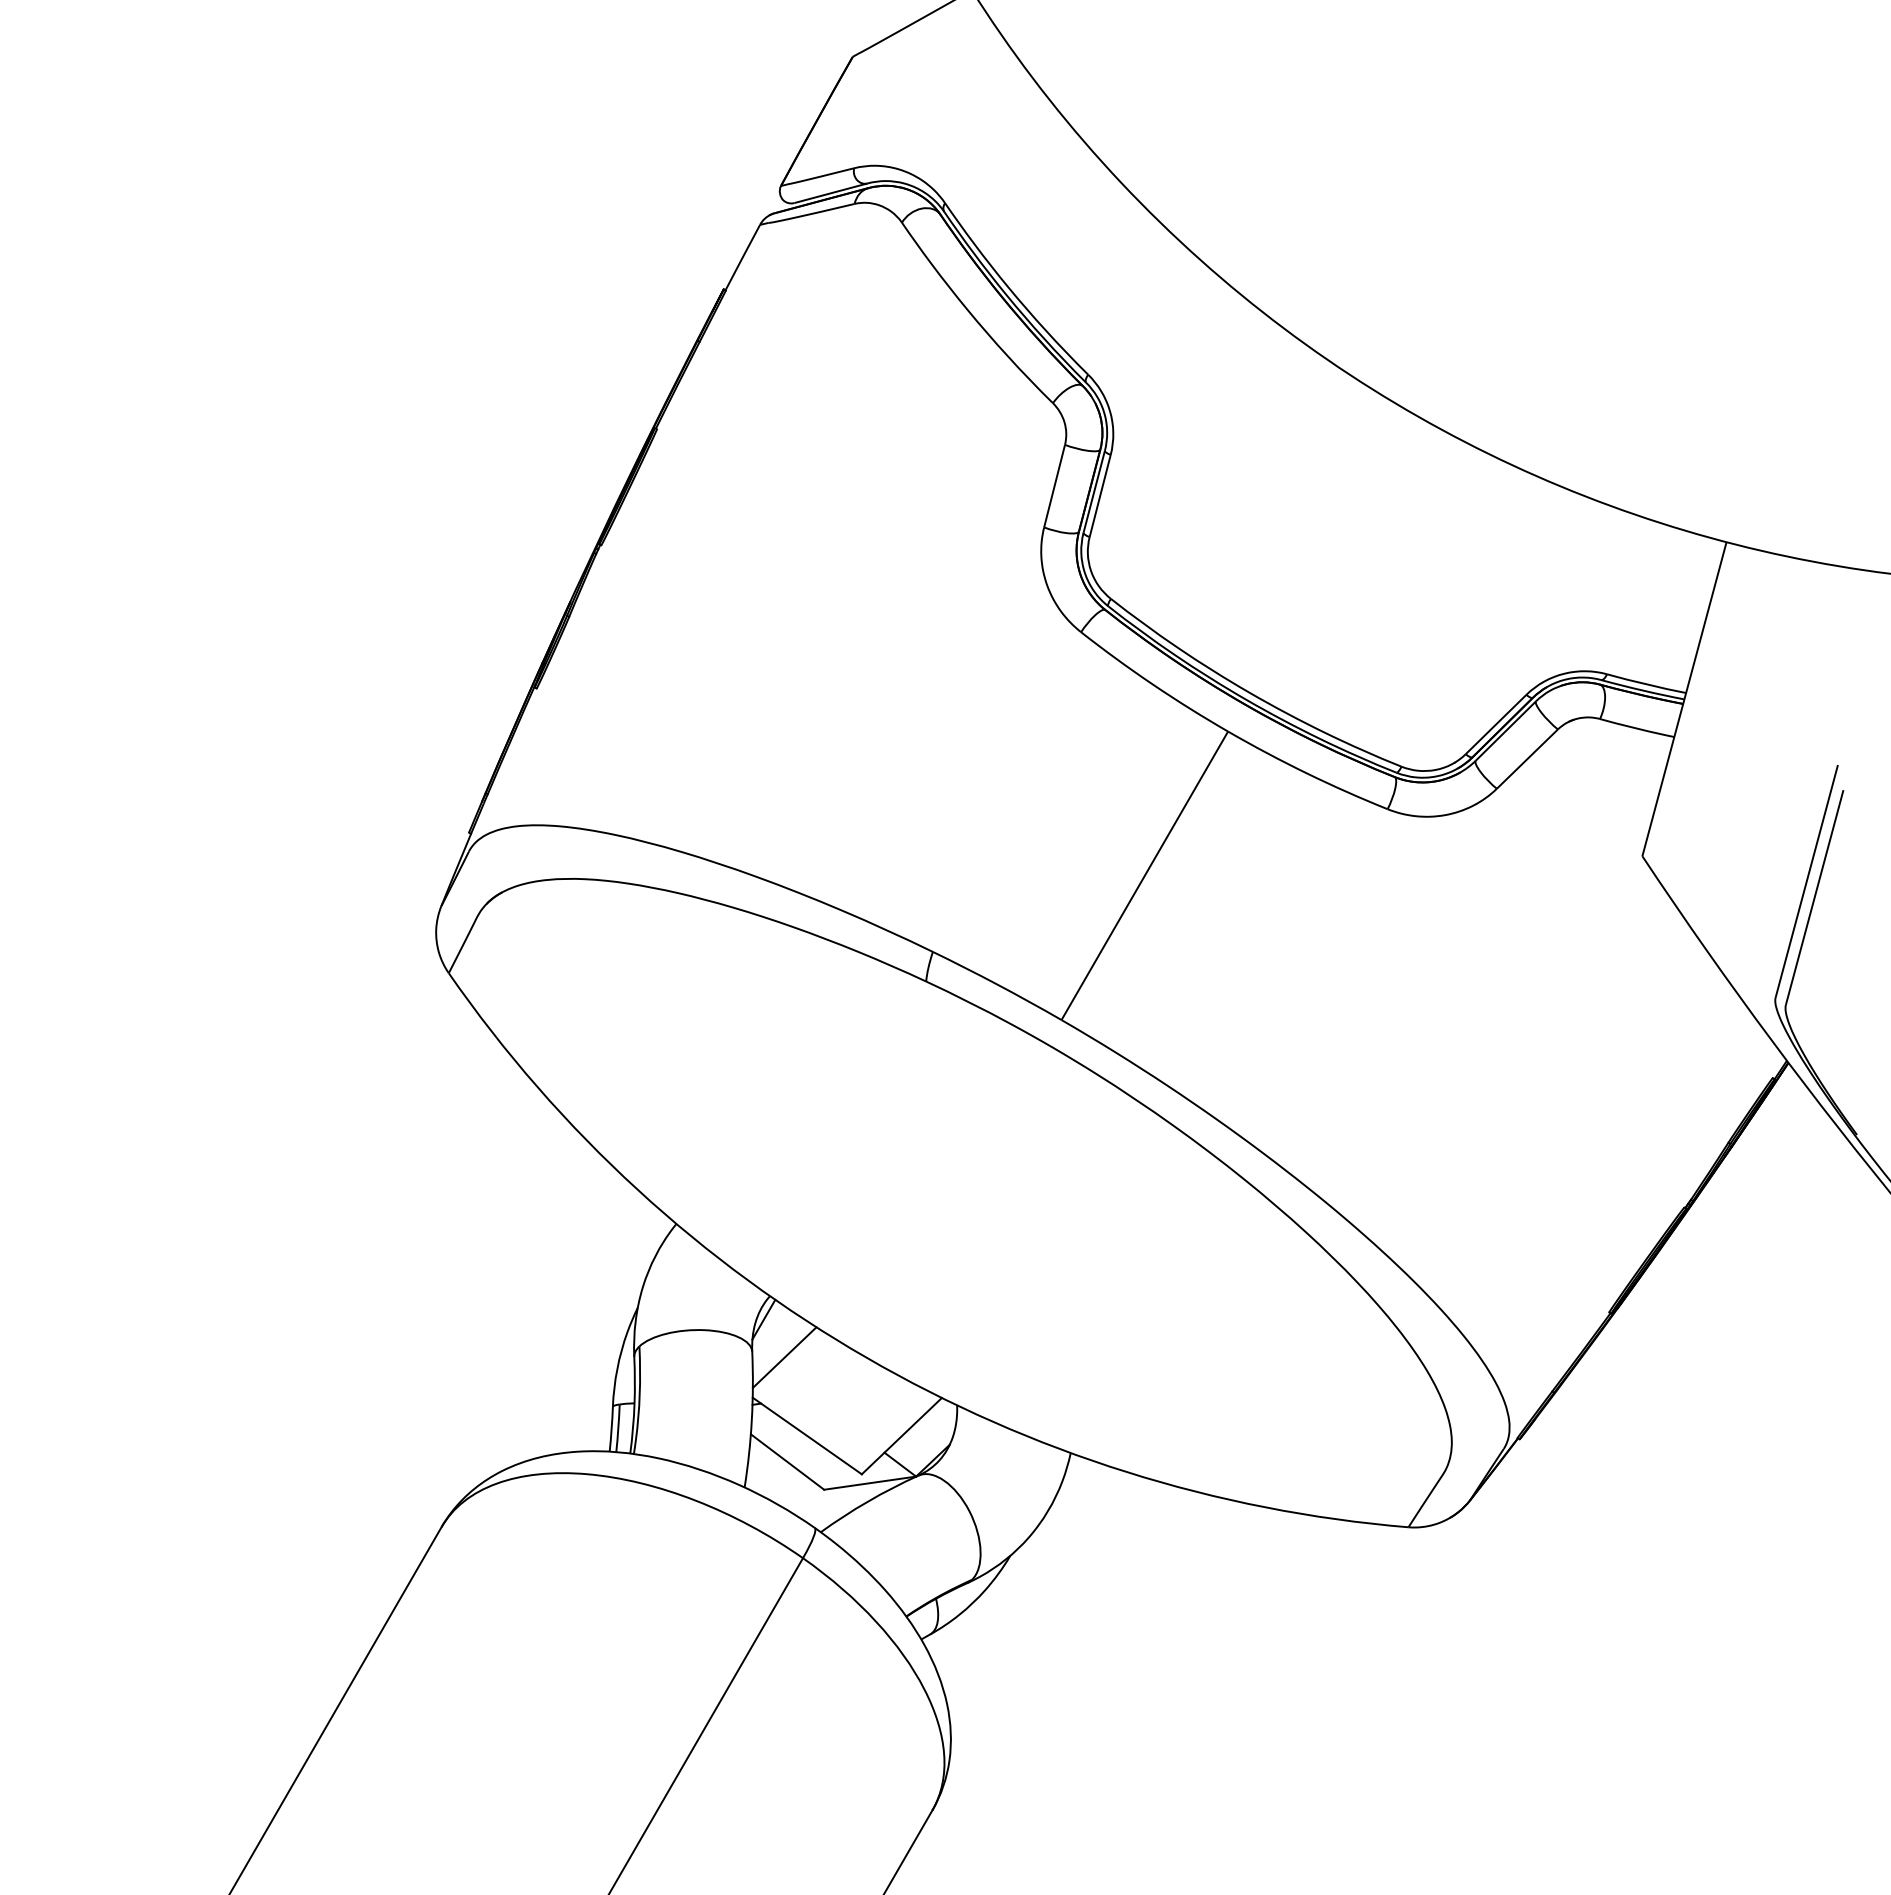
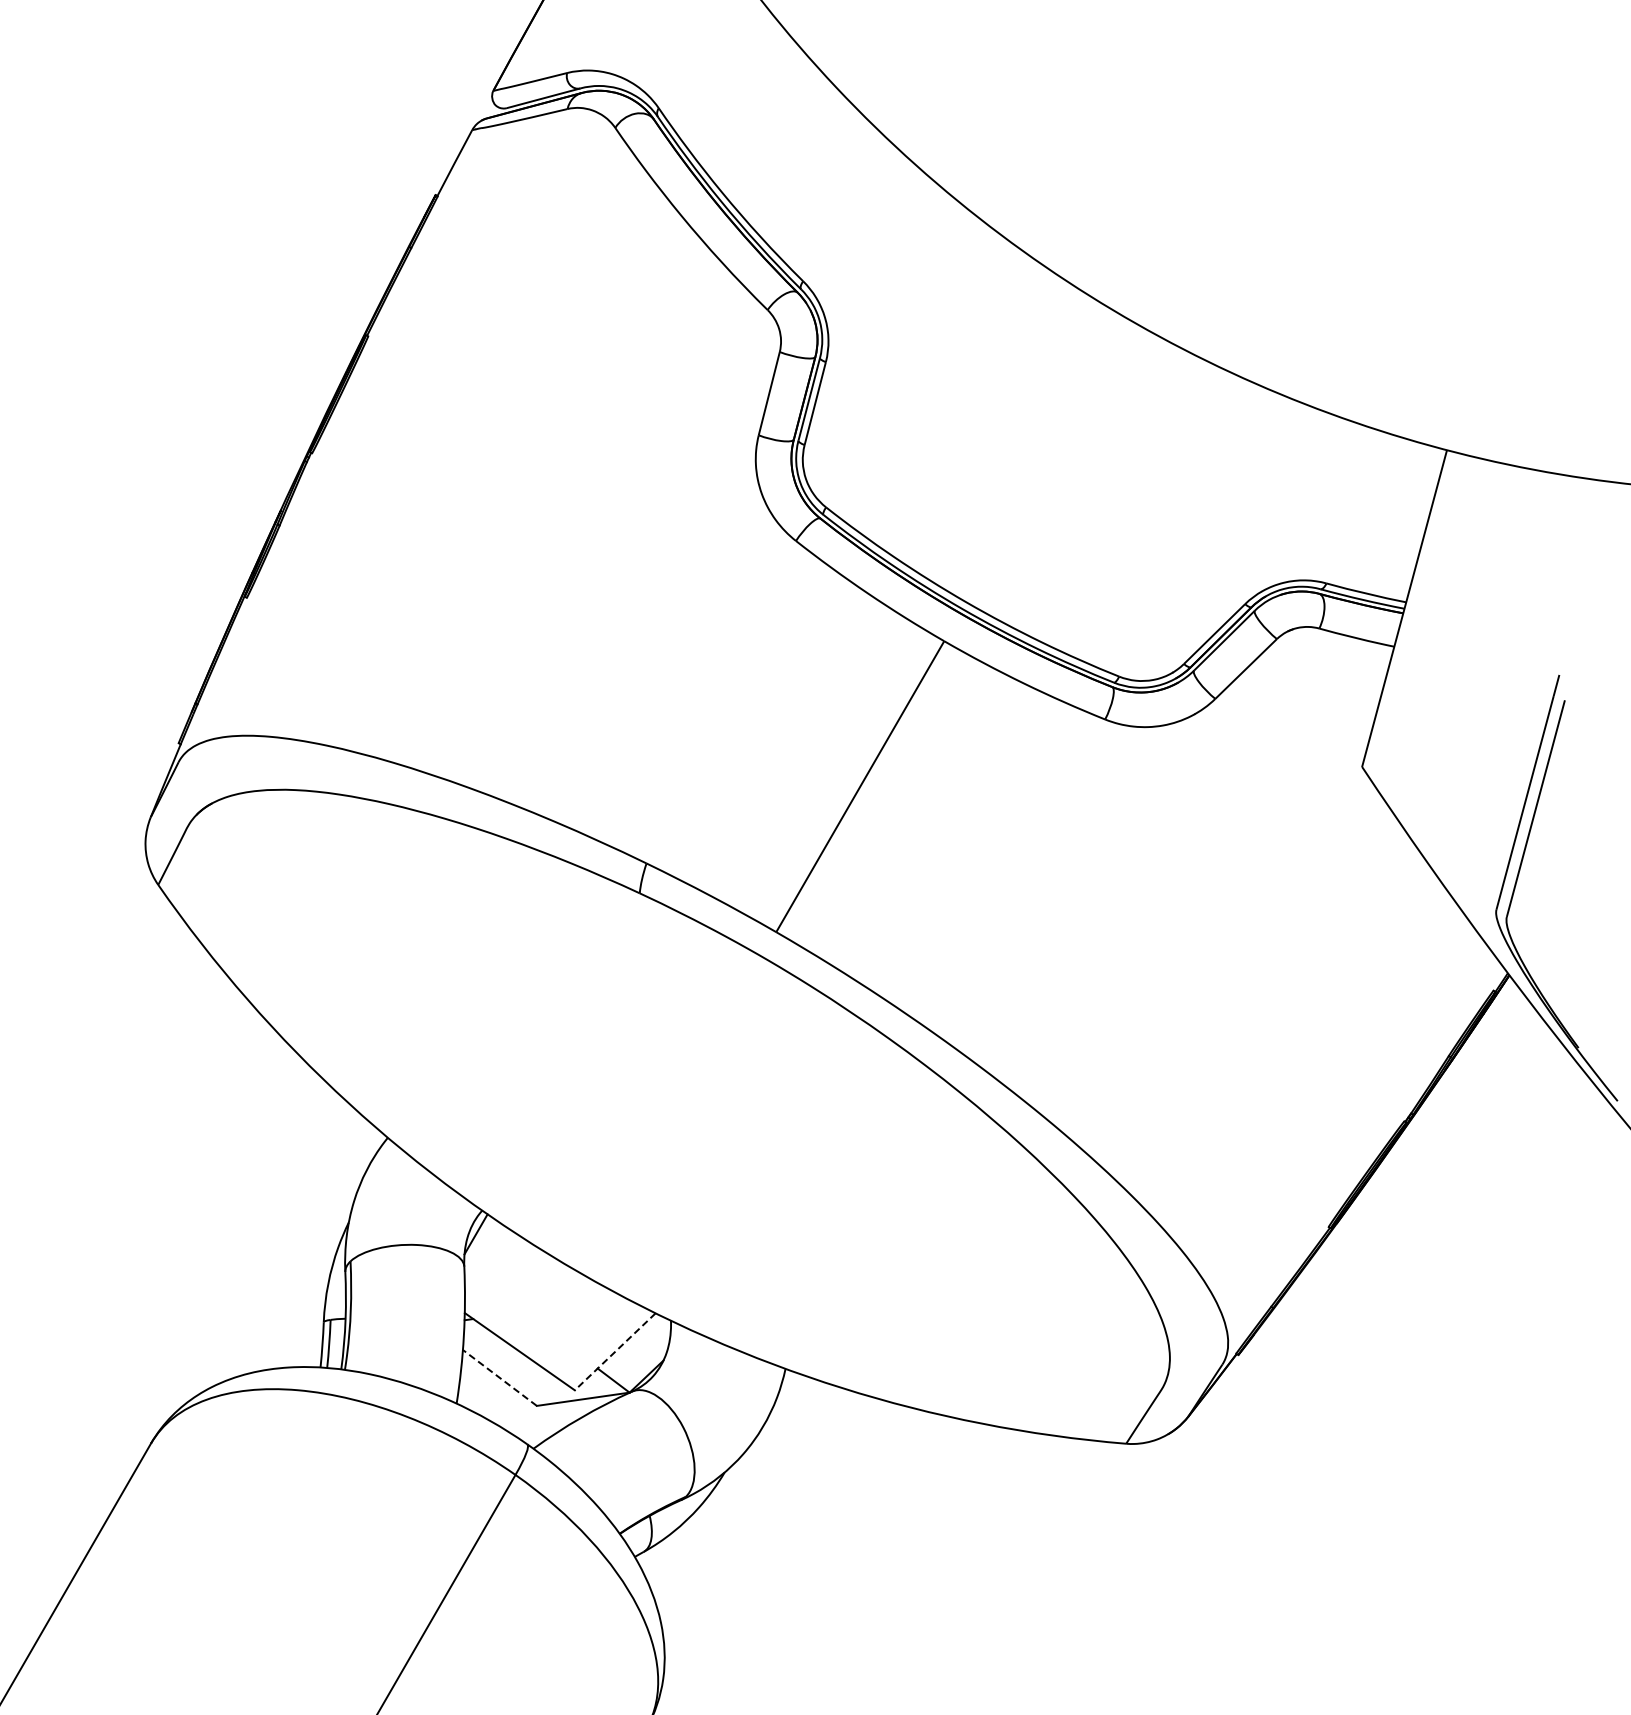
line: (784, 1357) -> (496, 1272), removed
line: (901, 1436) -> (614, 1352), solid -> dashed
line: (787, 1462) -> (499, 1378), solid -> dashed

